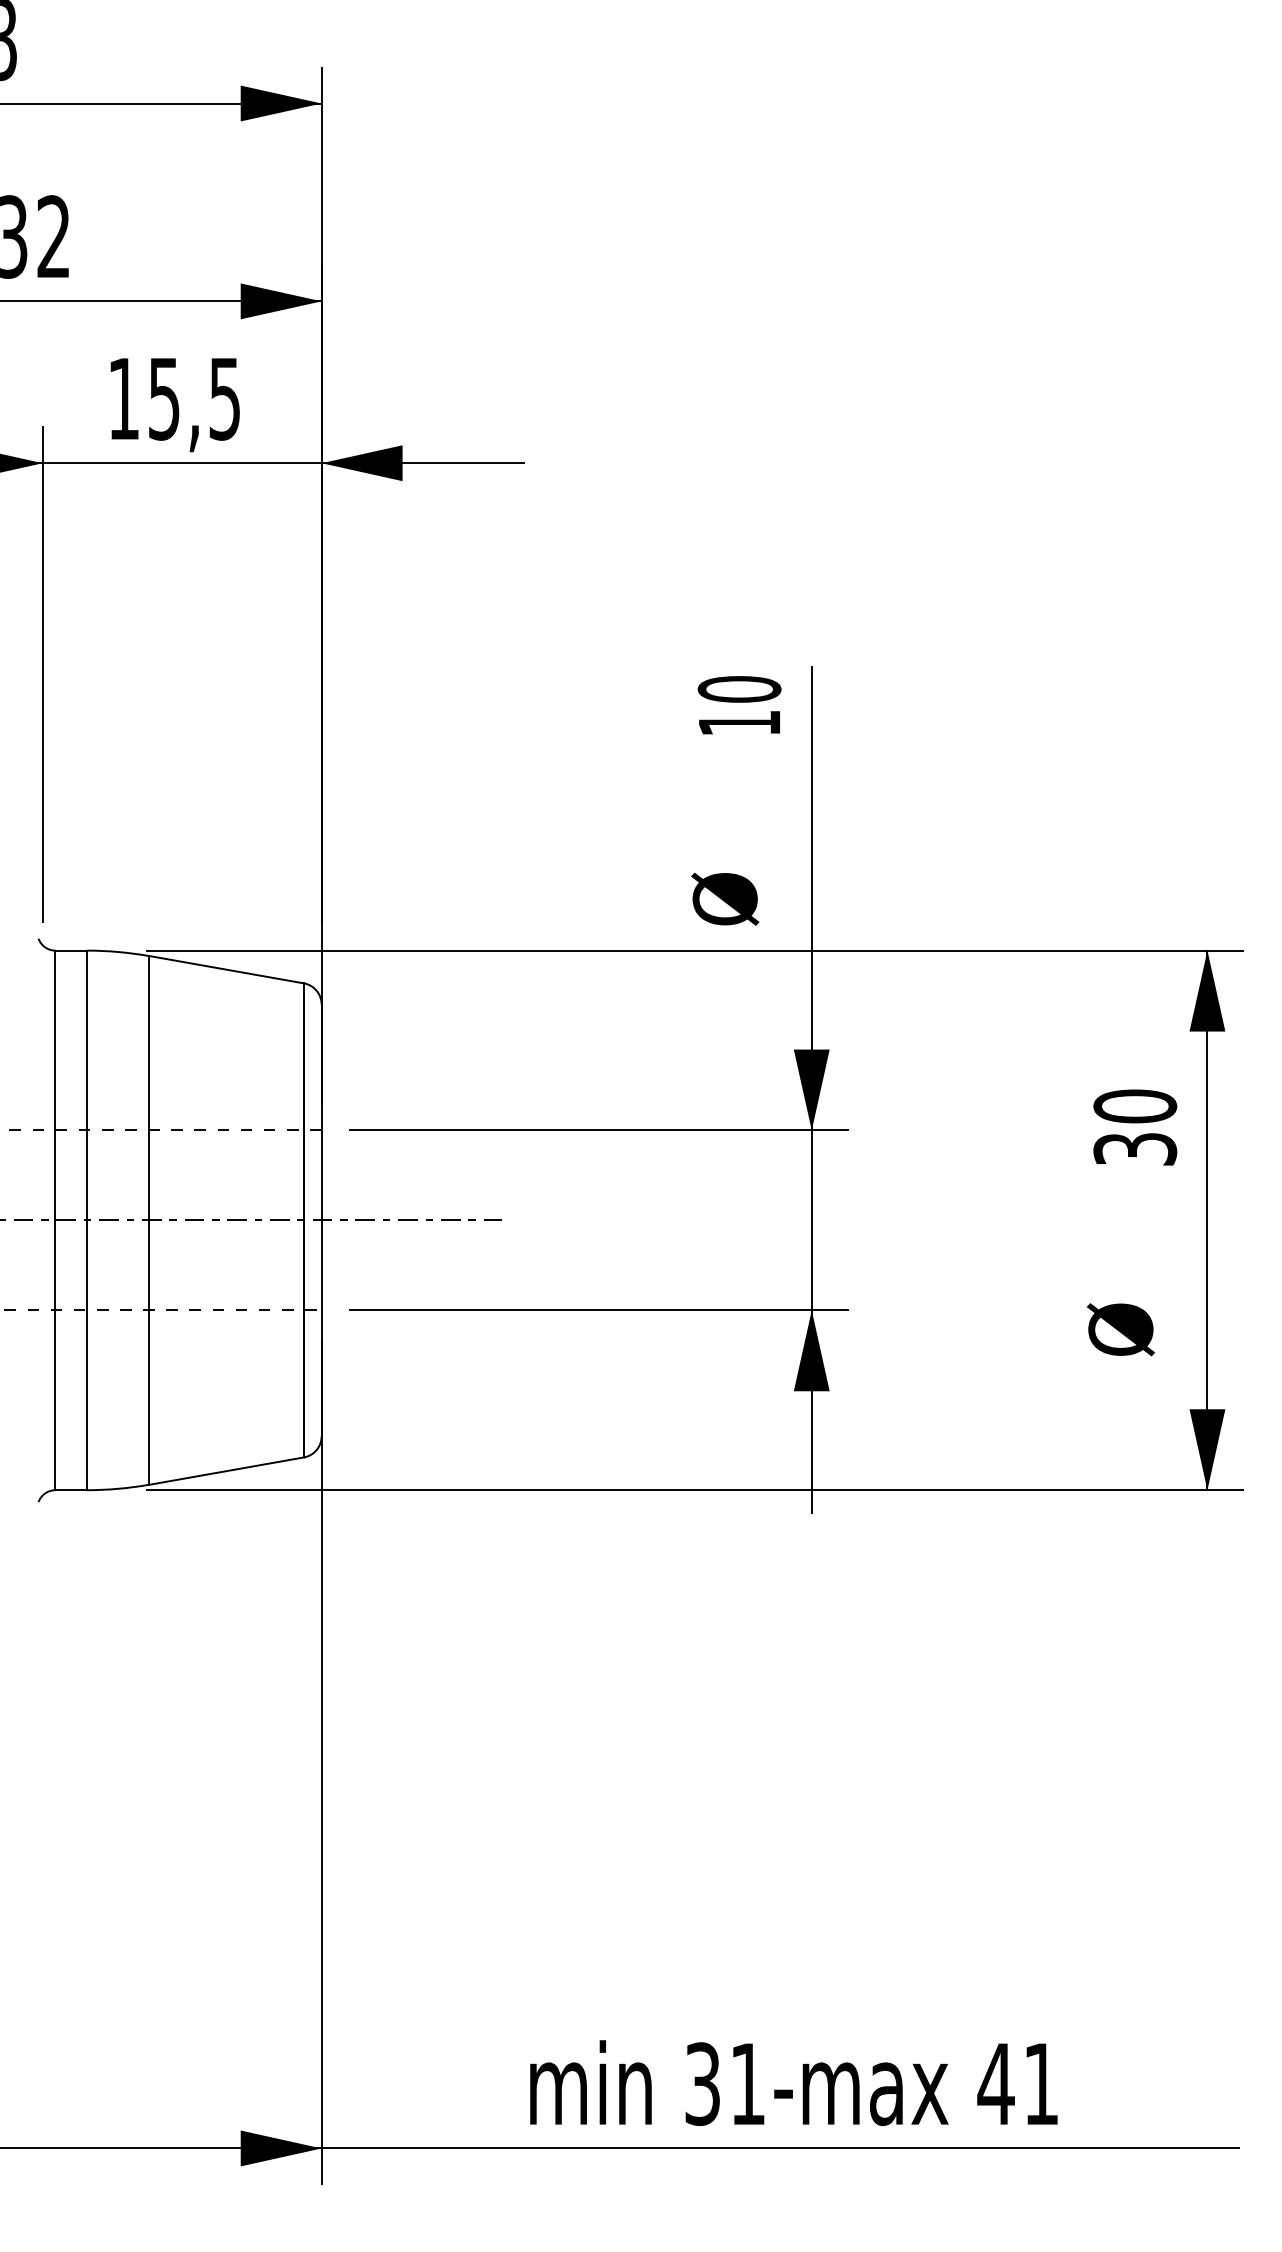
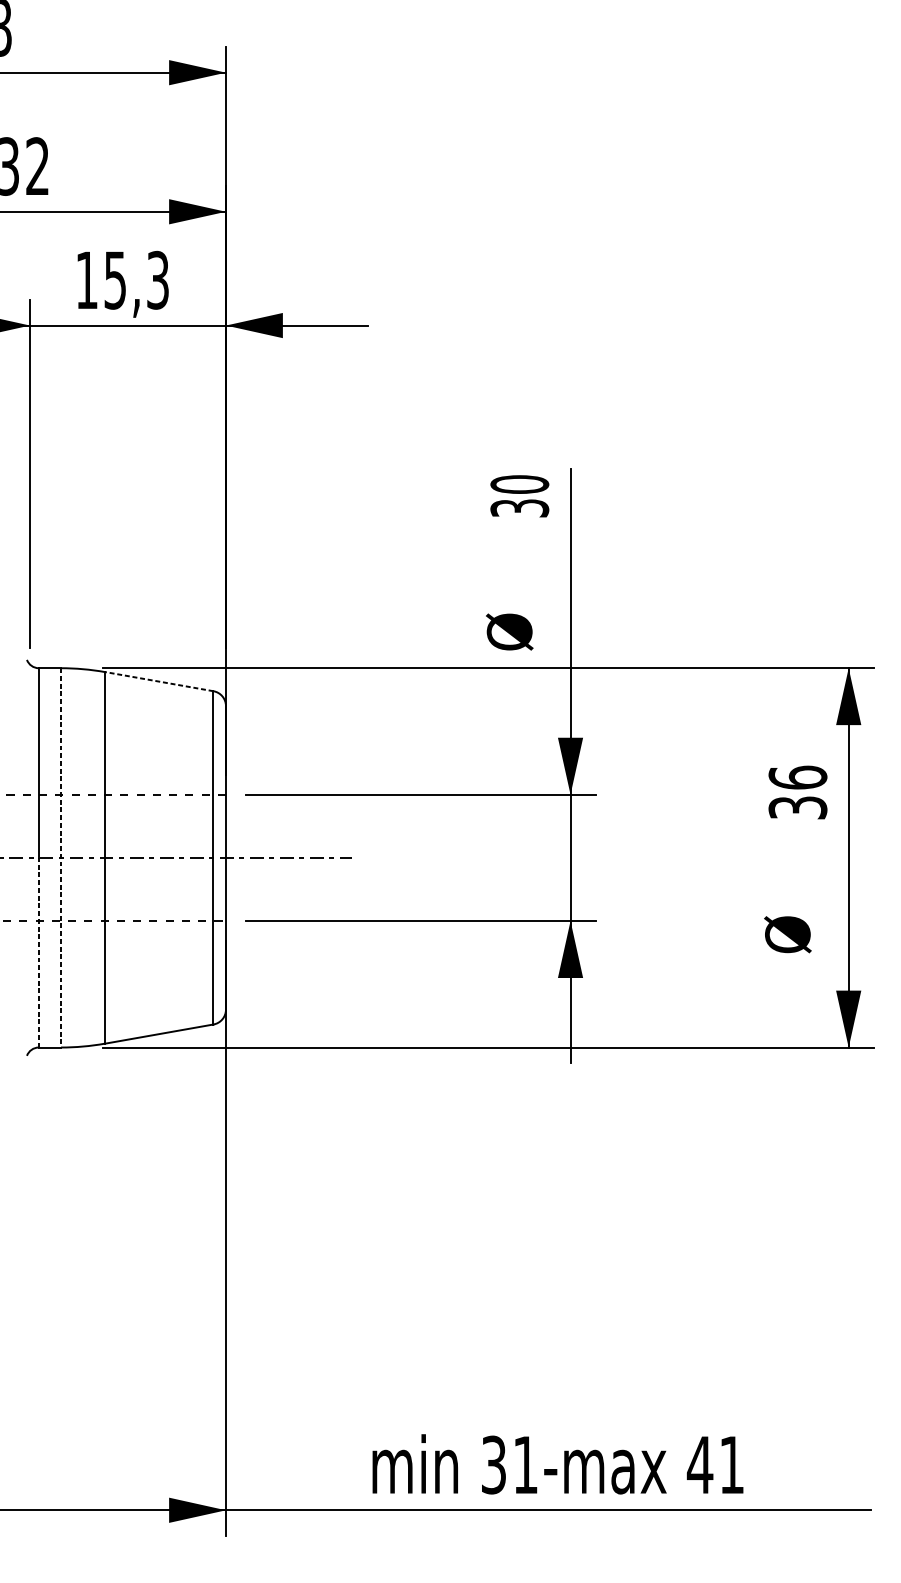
text: (225, 398) -> (158, 280), 15,5 -> 15,3
text: (739, 723) -> (519, 508), 10 -> 30
line: (226, 969) -> (159, 681), solid -> dashed
text: (1135, 1106) -> (798, 777), 30 -> 36
line: (86, 1220) -> (60, 857), solid -> dashed
line: (55, 1355) -> (38, 952), solid -> dashed

